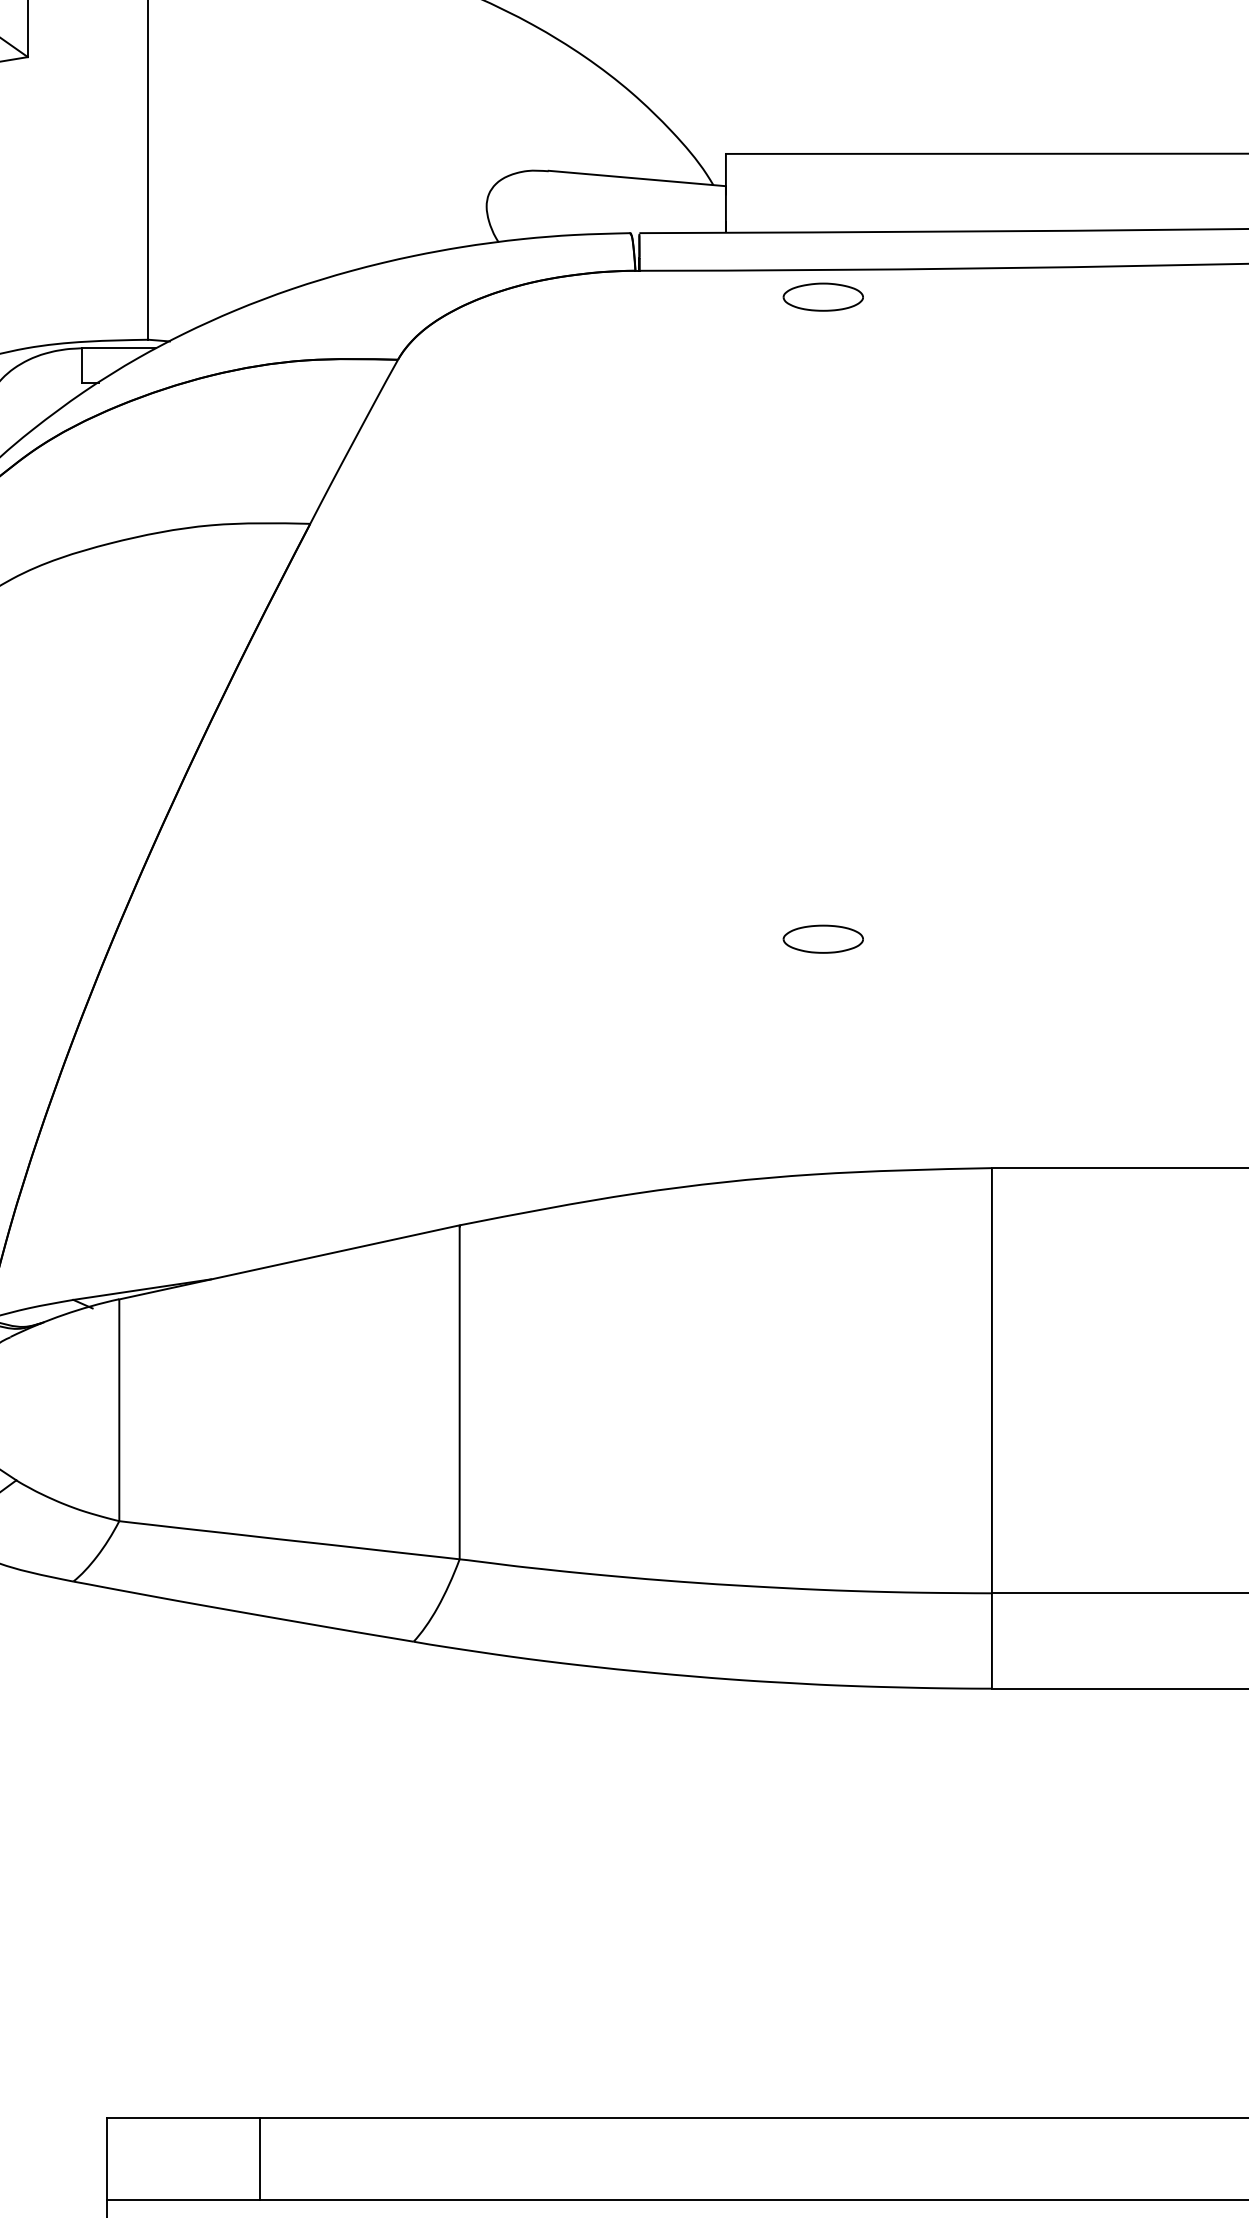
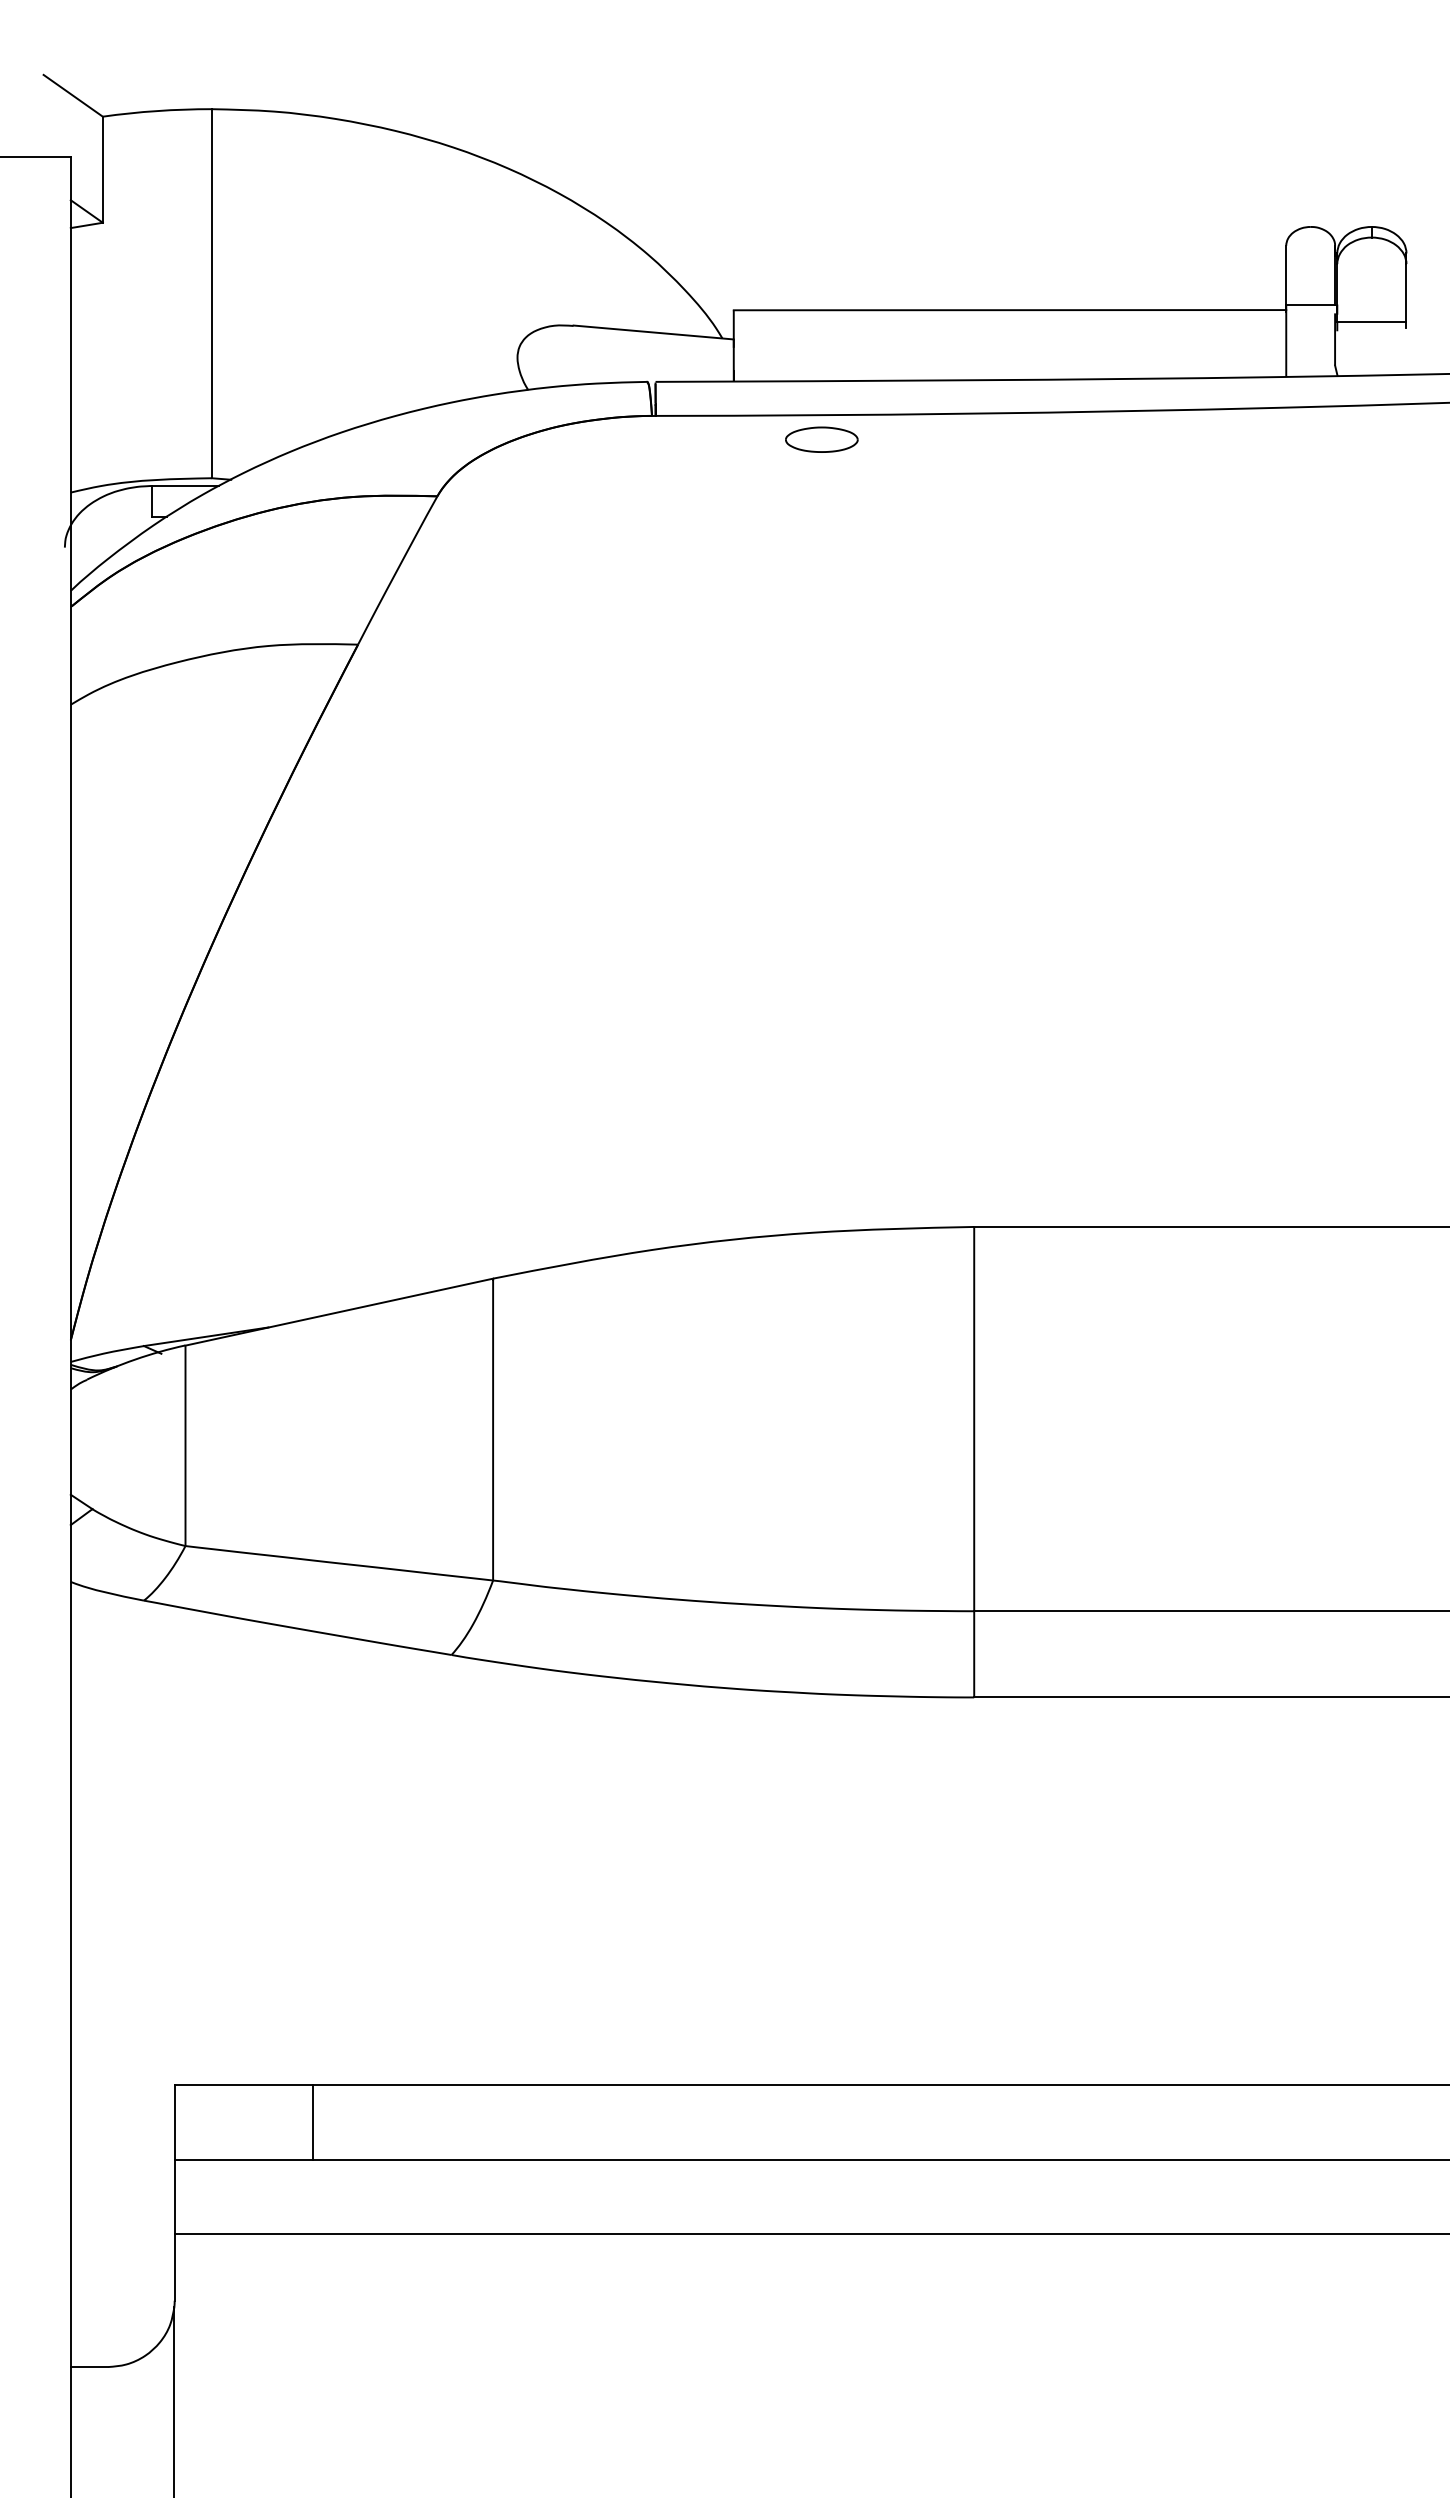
part: (822, 938) -> (821, 1019), removed

